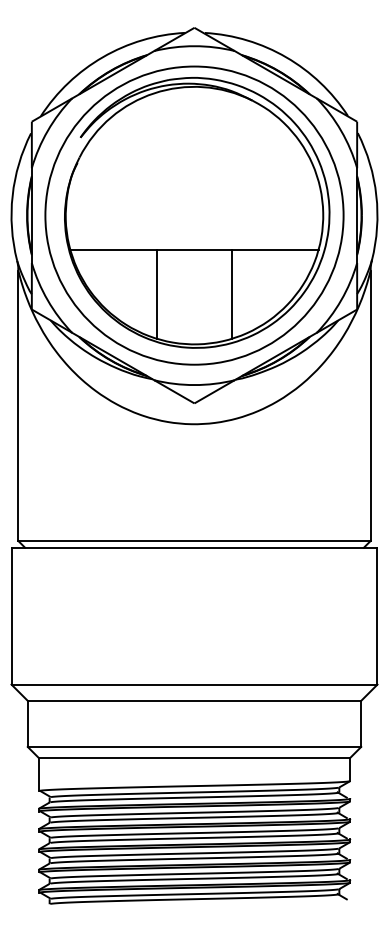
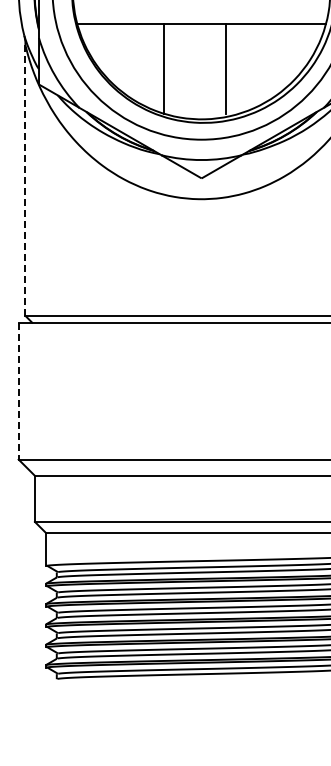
line: (231, 293) -> (225, 68), moved
line: (18, 406) -> (25, 181), solid -> dashed
line: (11, 616) -> (18, 391), solid -> dashed

